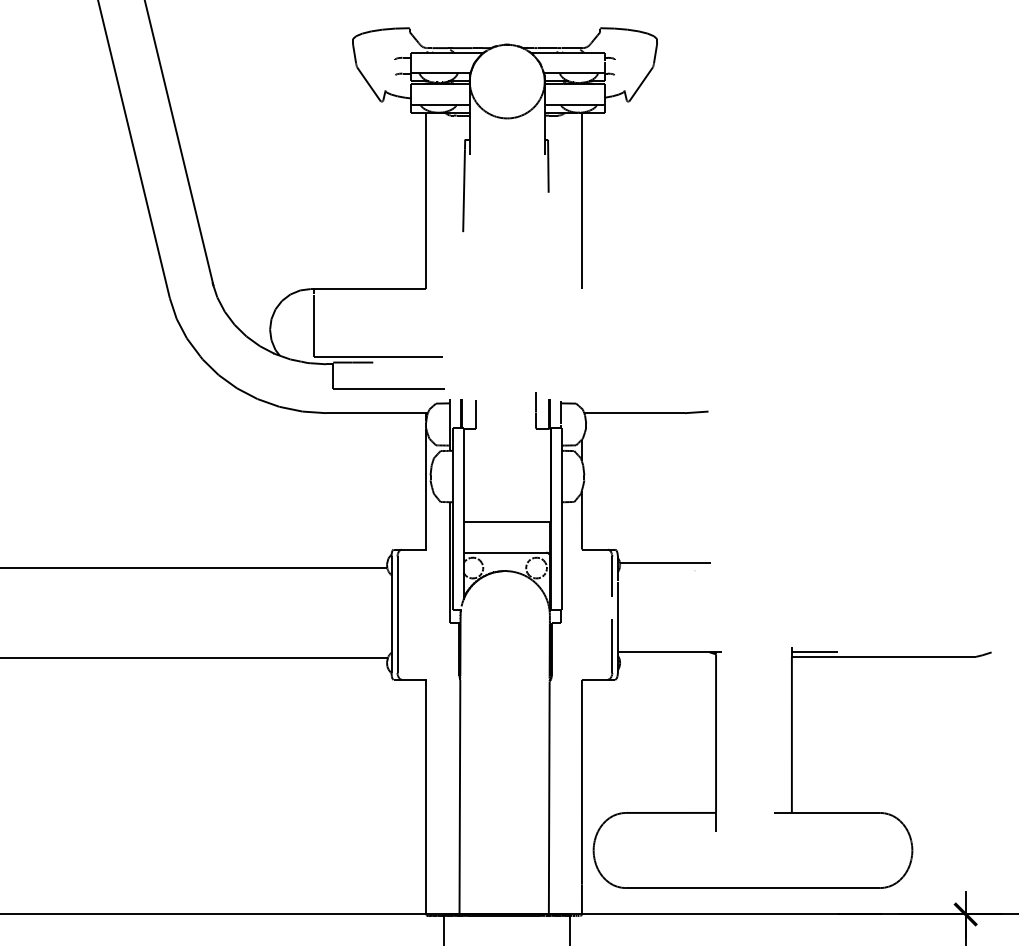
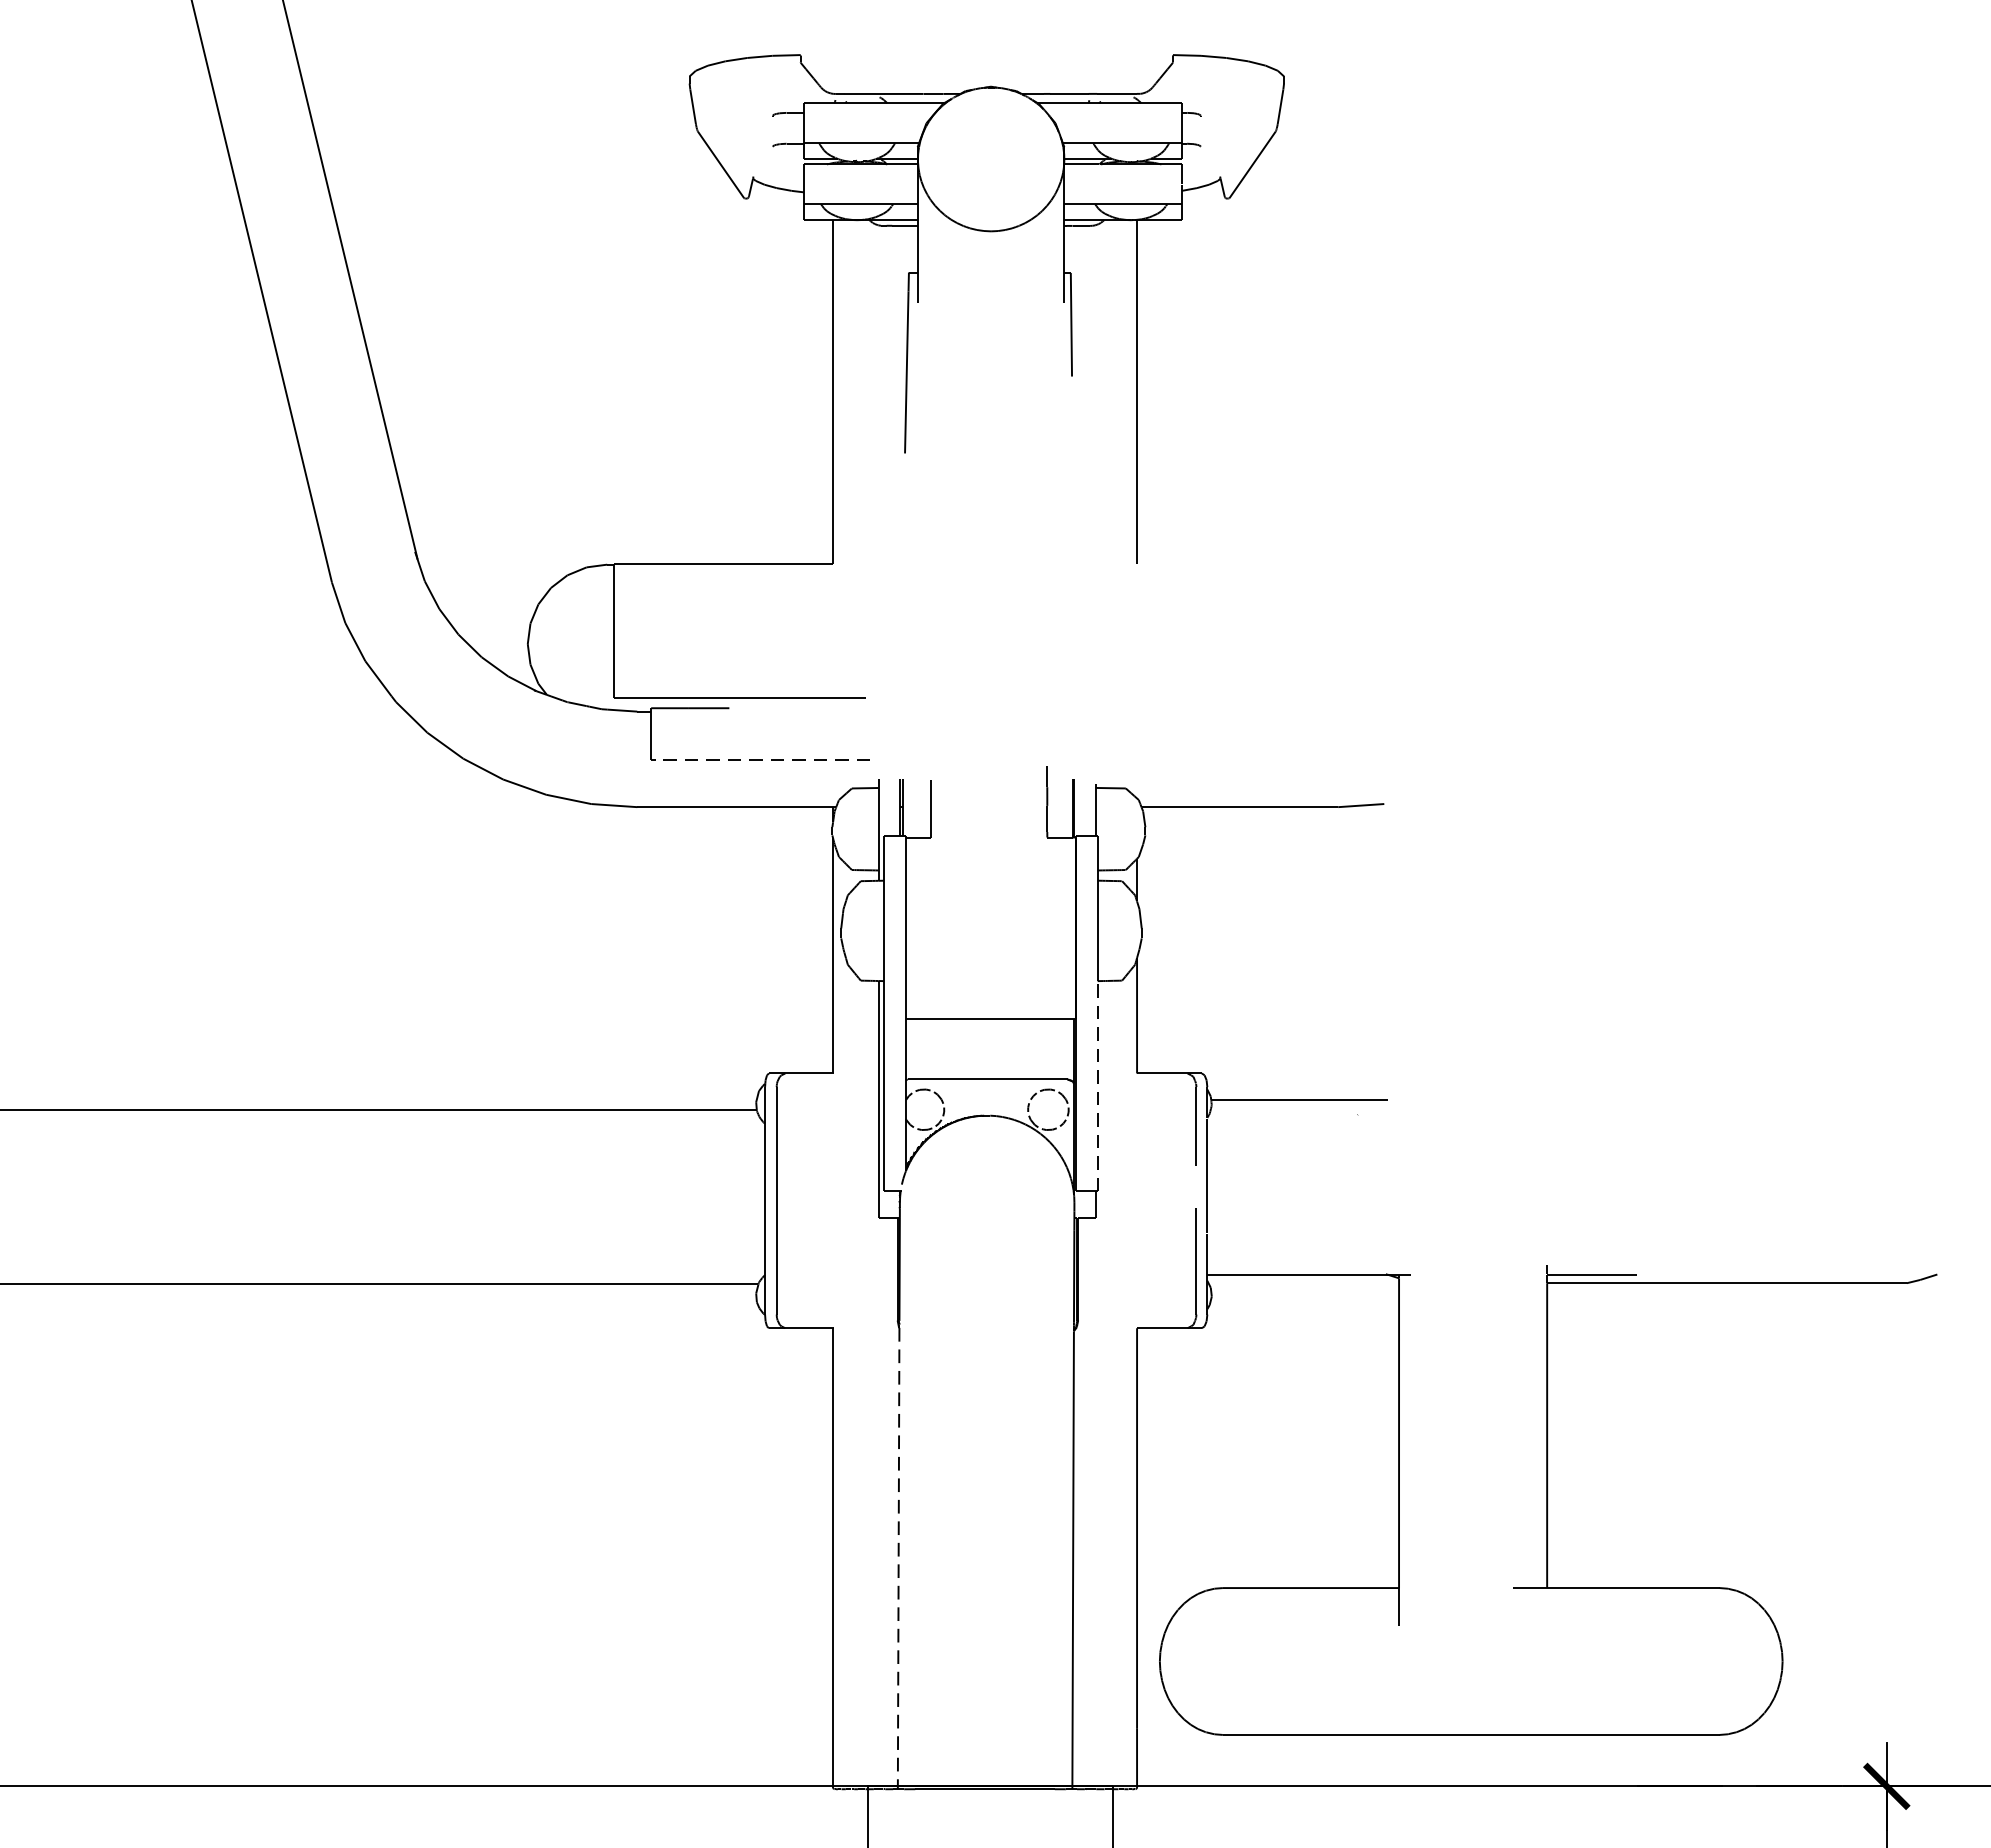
line: (388, 389) -> (759, 760), solid -> dashed
line: (561, 556) -> (1097, 1087), solid -> dashed
line: (459, 798) -> (897, 1559), solid -> dashed

